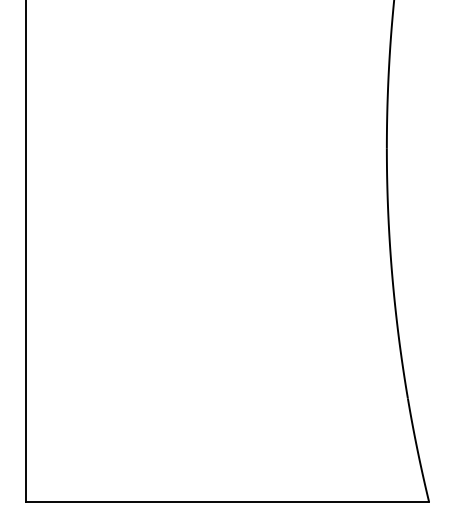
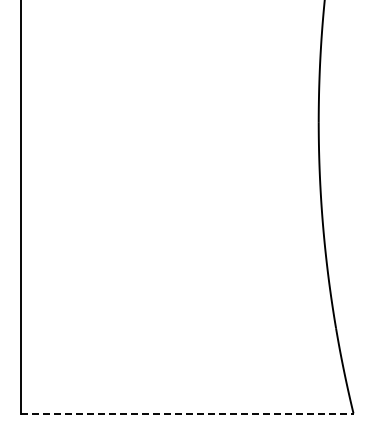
line: (227, 502) -> (187, 413), solid -> dashed

